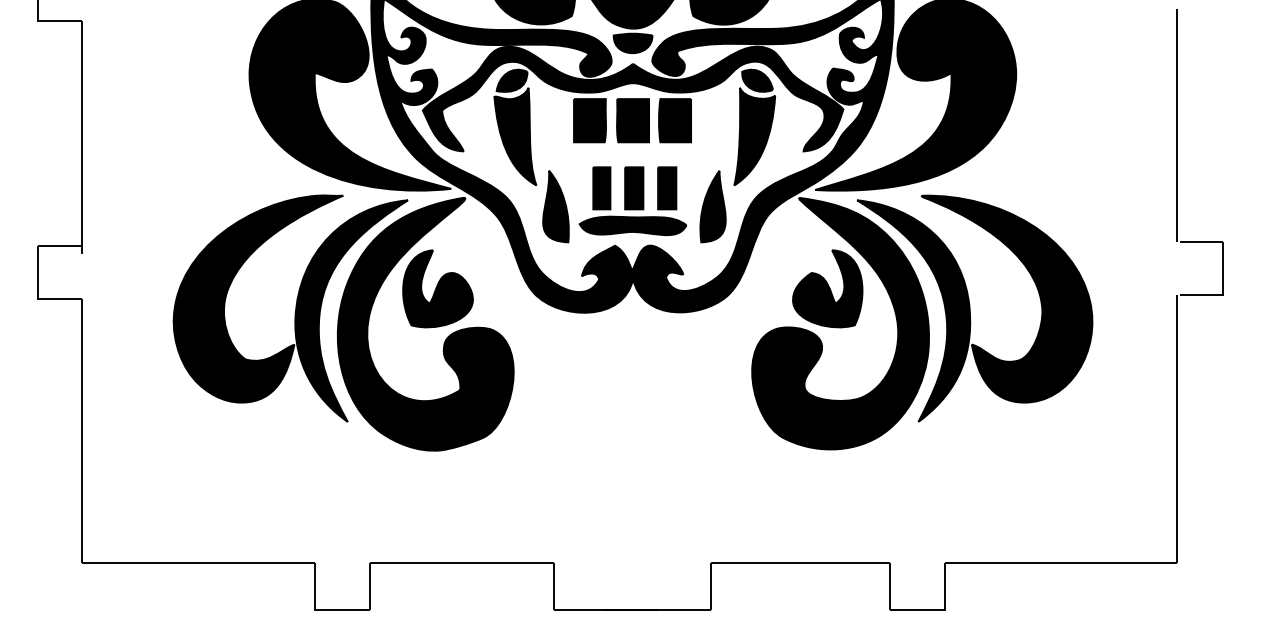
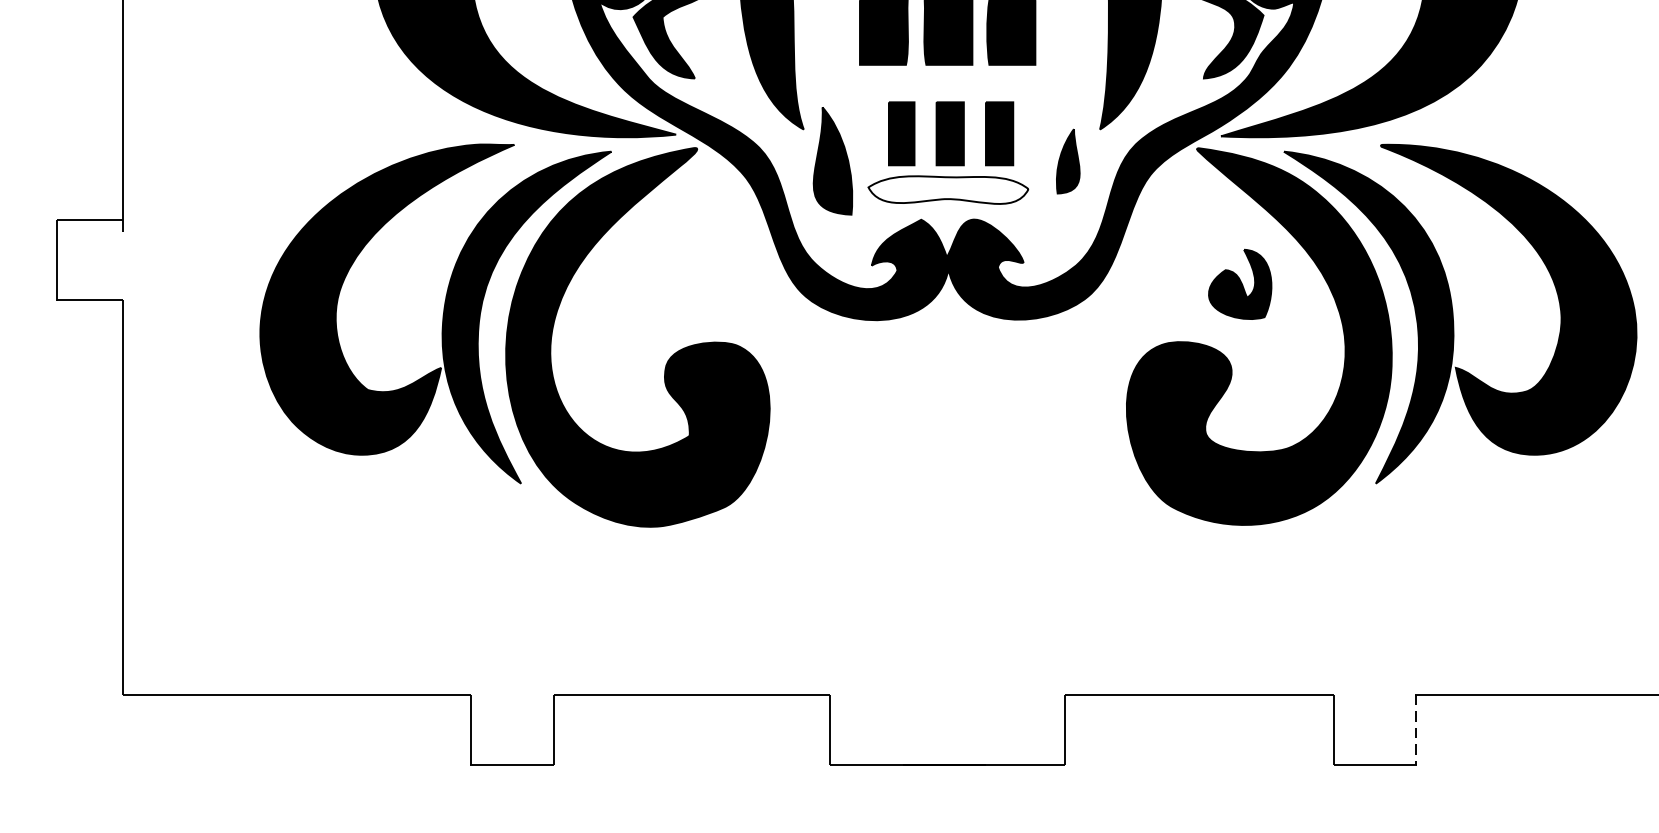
part: (712, 206) -> (1067, 161), size x0.6
fill: (632, 225) -> (947, 189), removed
part: (437, 288) -> (655, 283), removed
part: (827, 288) -> (1239, 283), size x0.6
line: (945, 586) -> (1416, 730), solid -> dashed

